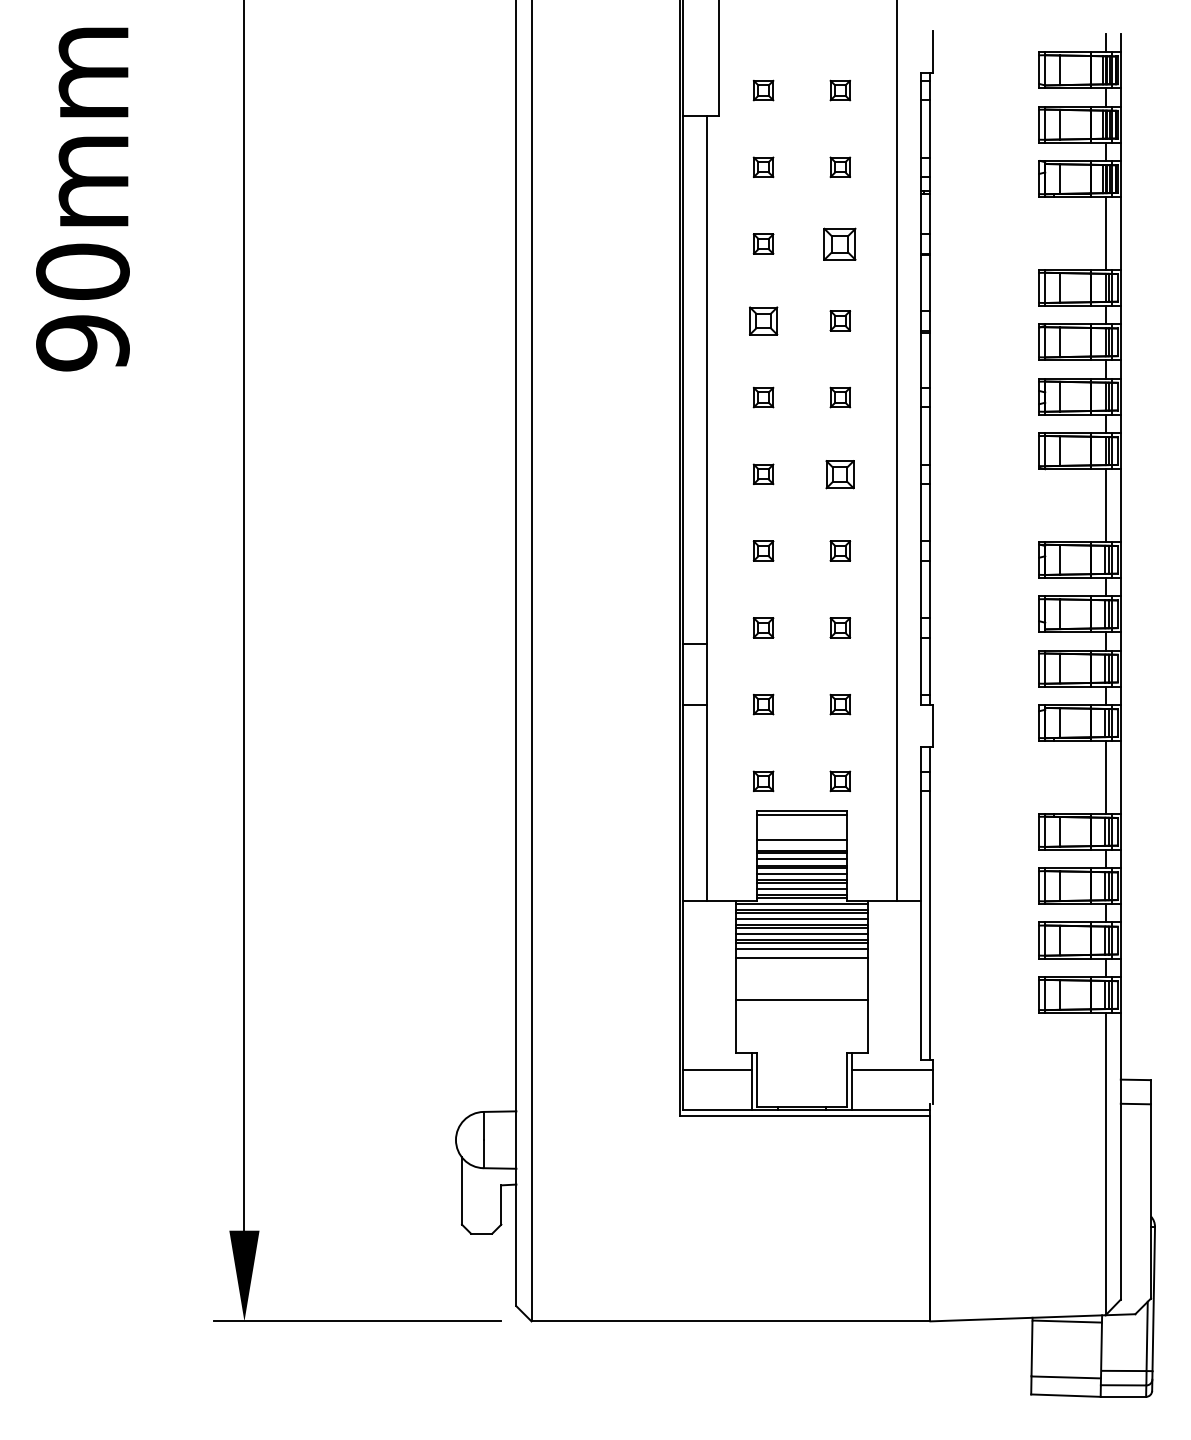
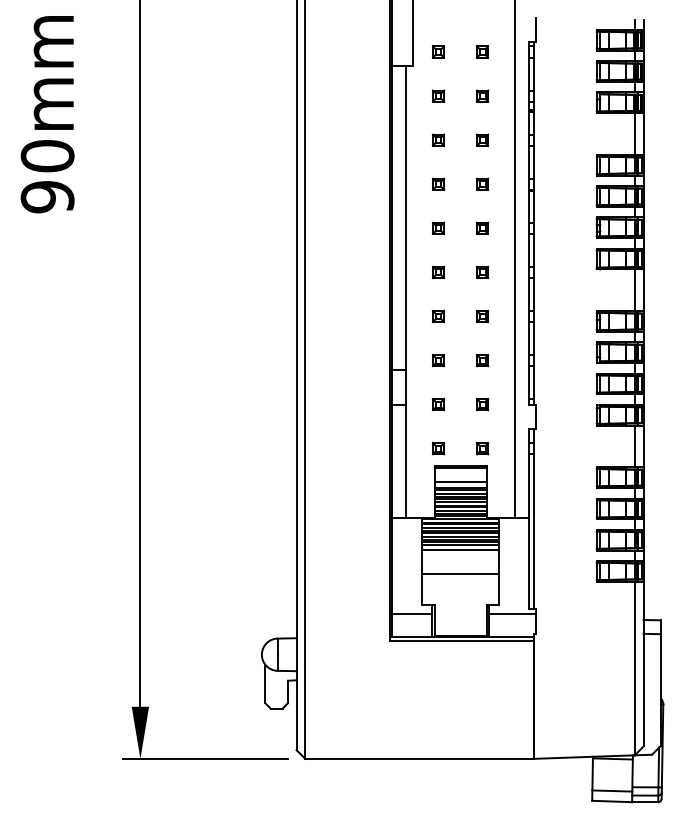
part: (840, 242) -> (482, 139), size x0.62
part: (763, 319) -> (438, 183), size x0.71
part: (840, 472) -> (482, 271), size x0.71

